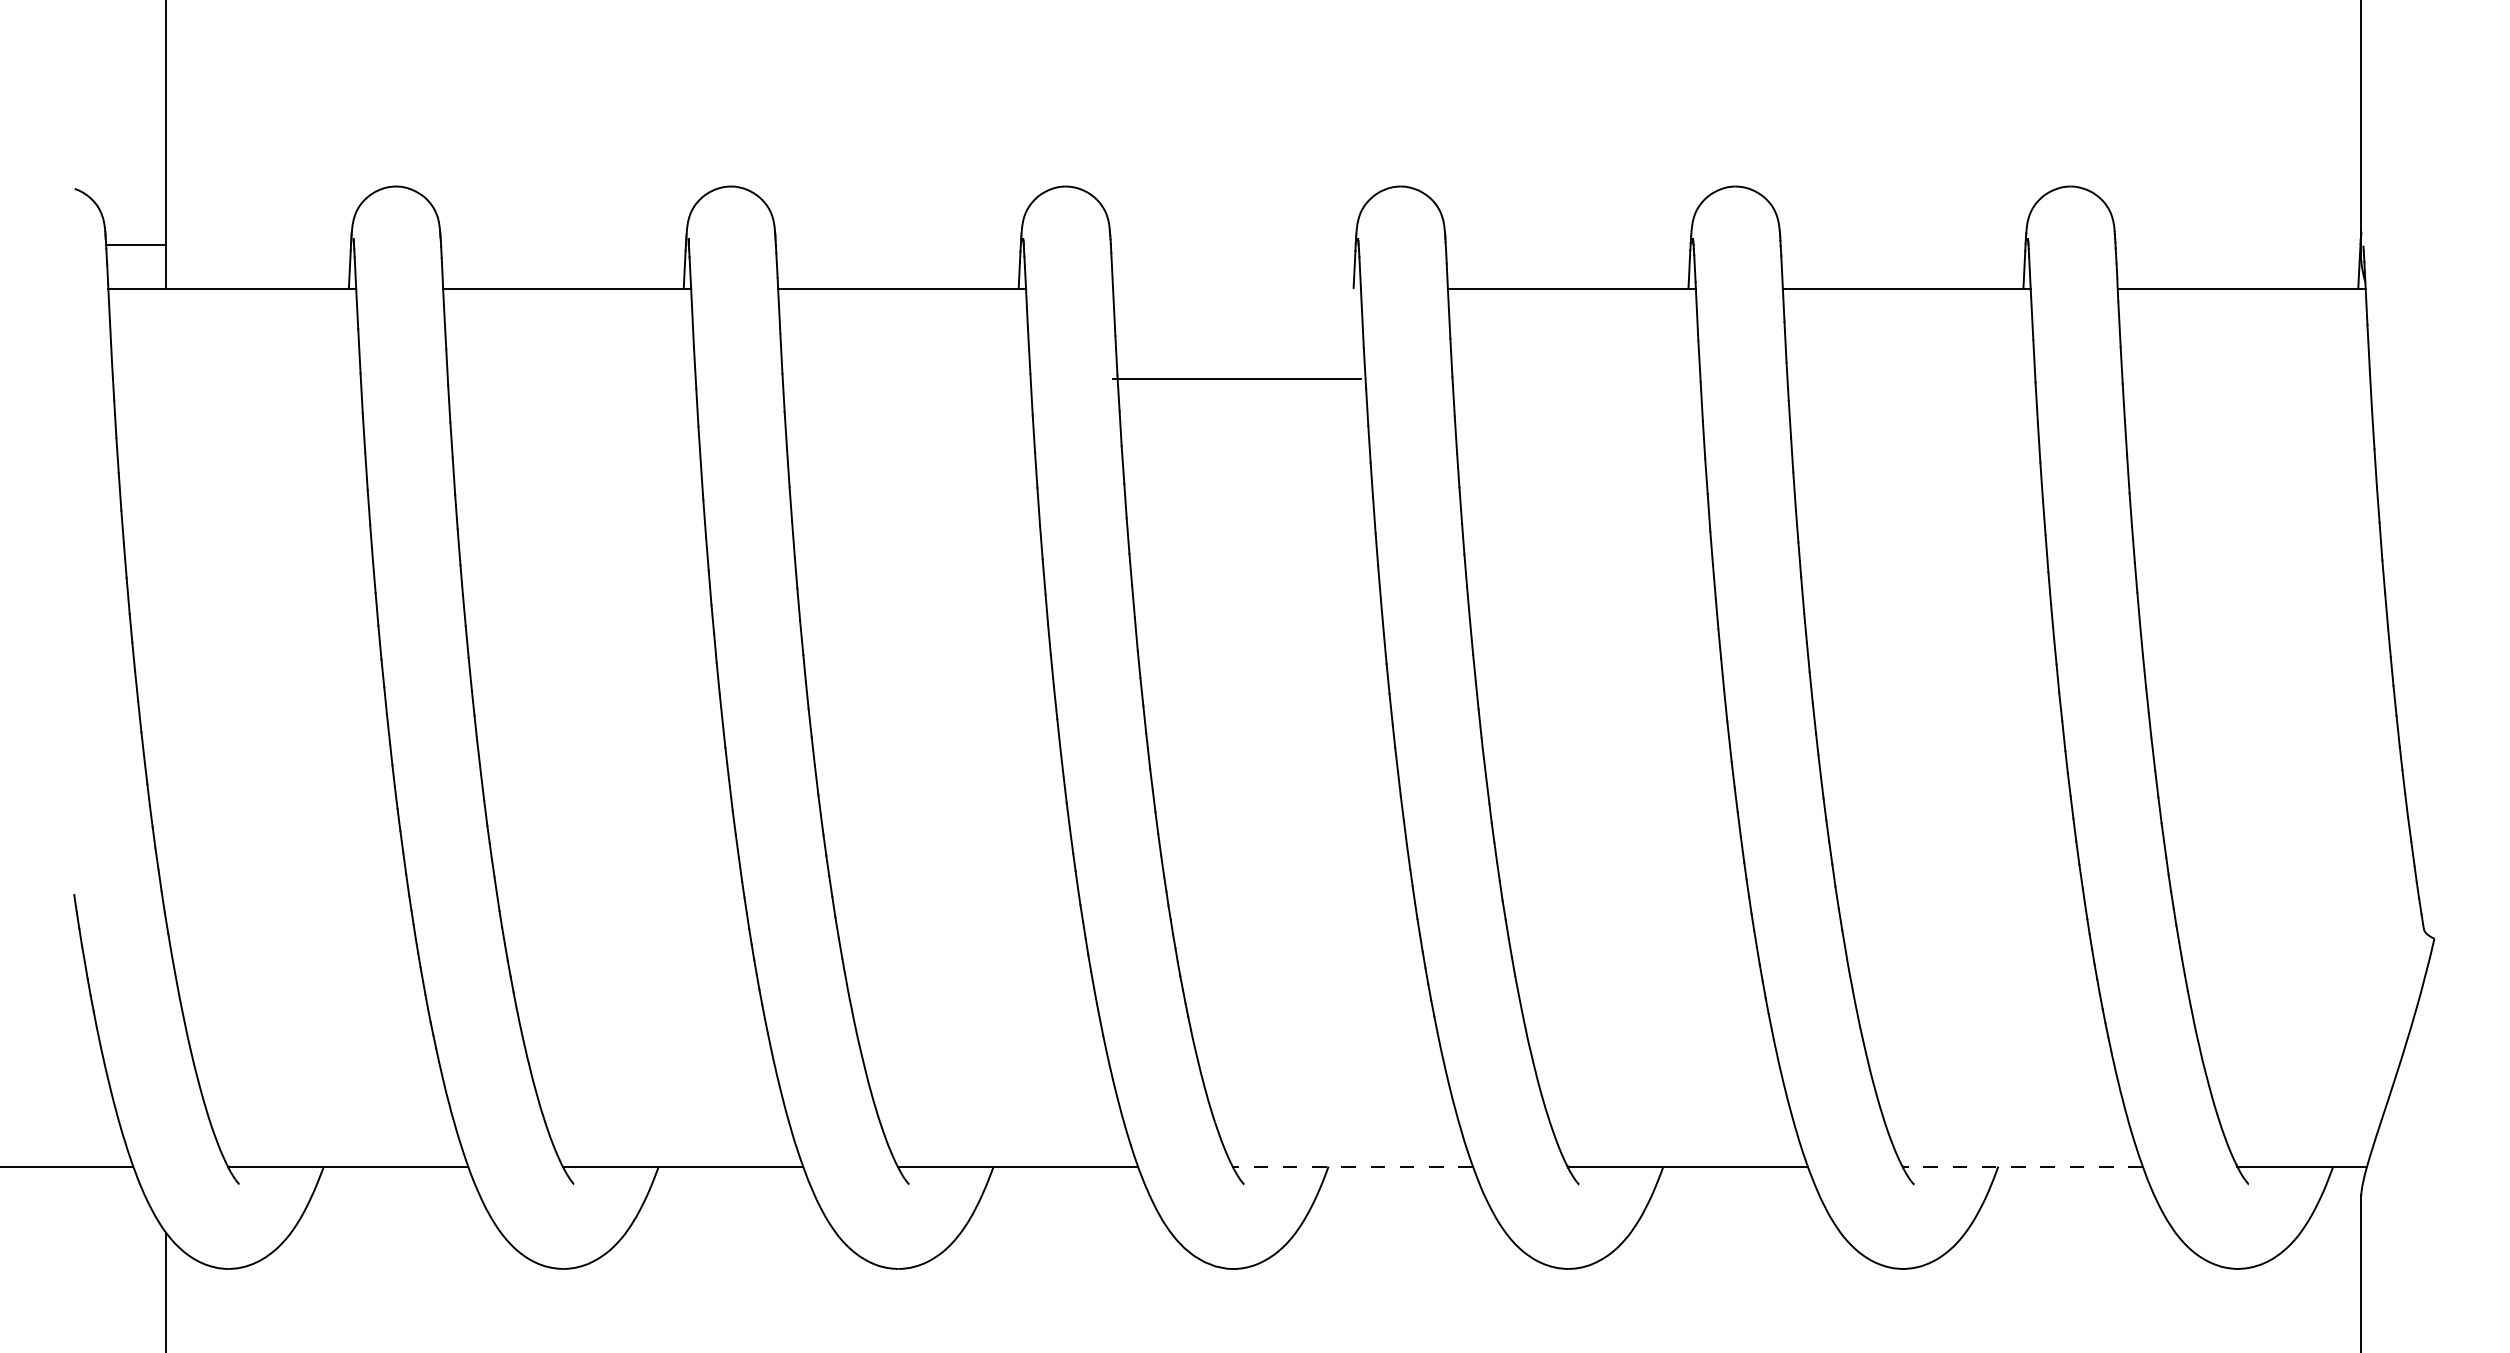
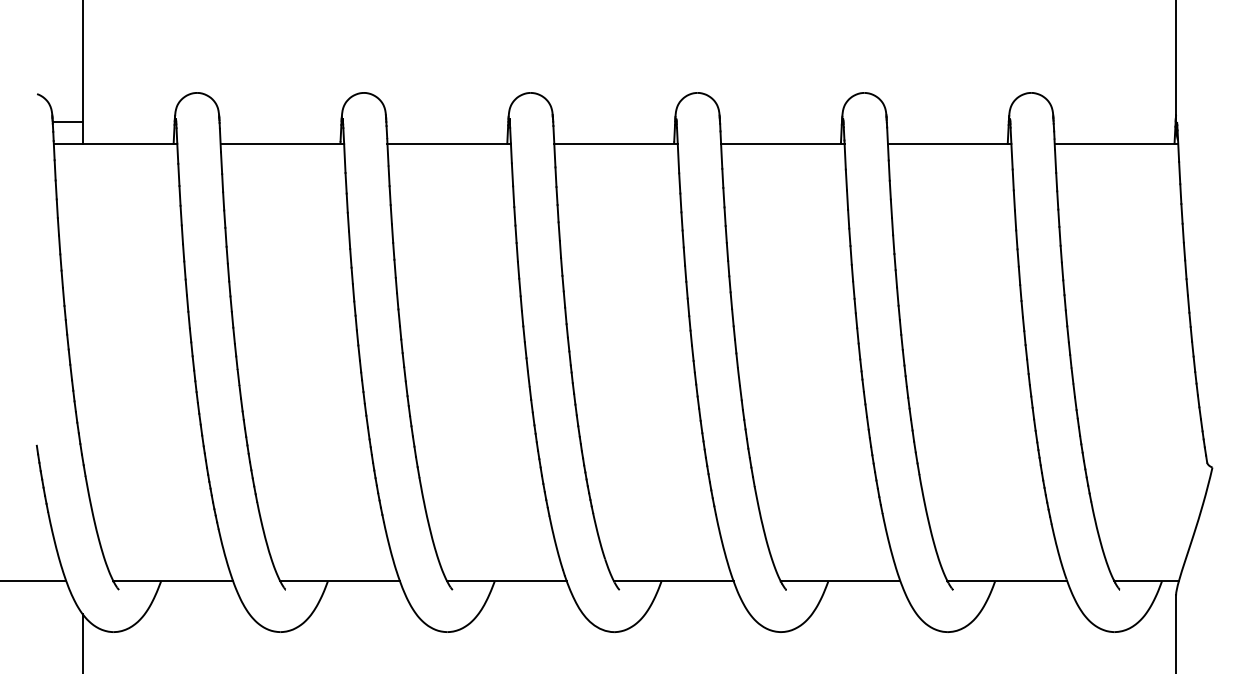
line: (1235, 378) -> (615, 143), moved
line: (1352, 1167) -> (673, 581), dashed -> solid
line: (2022, 1167) -> (1007, 581), dashed -> solid

